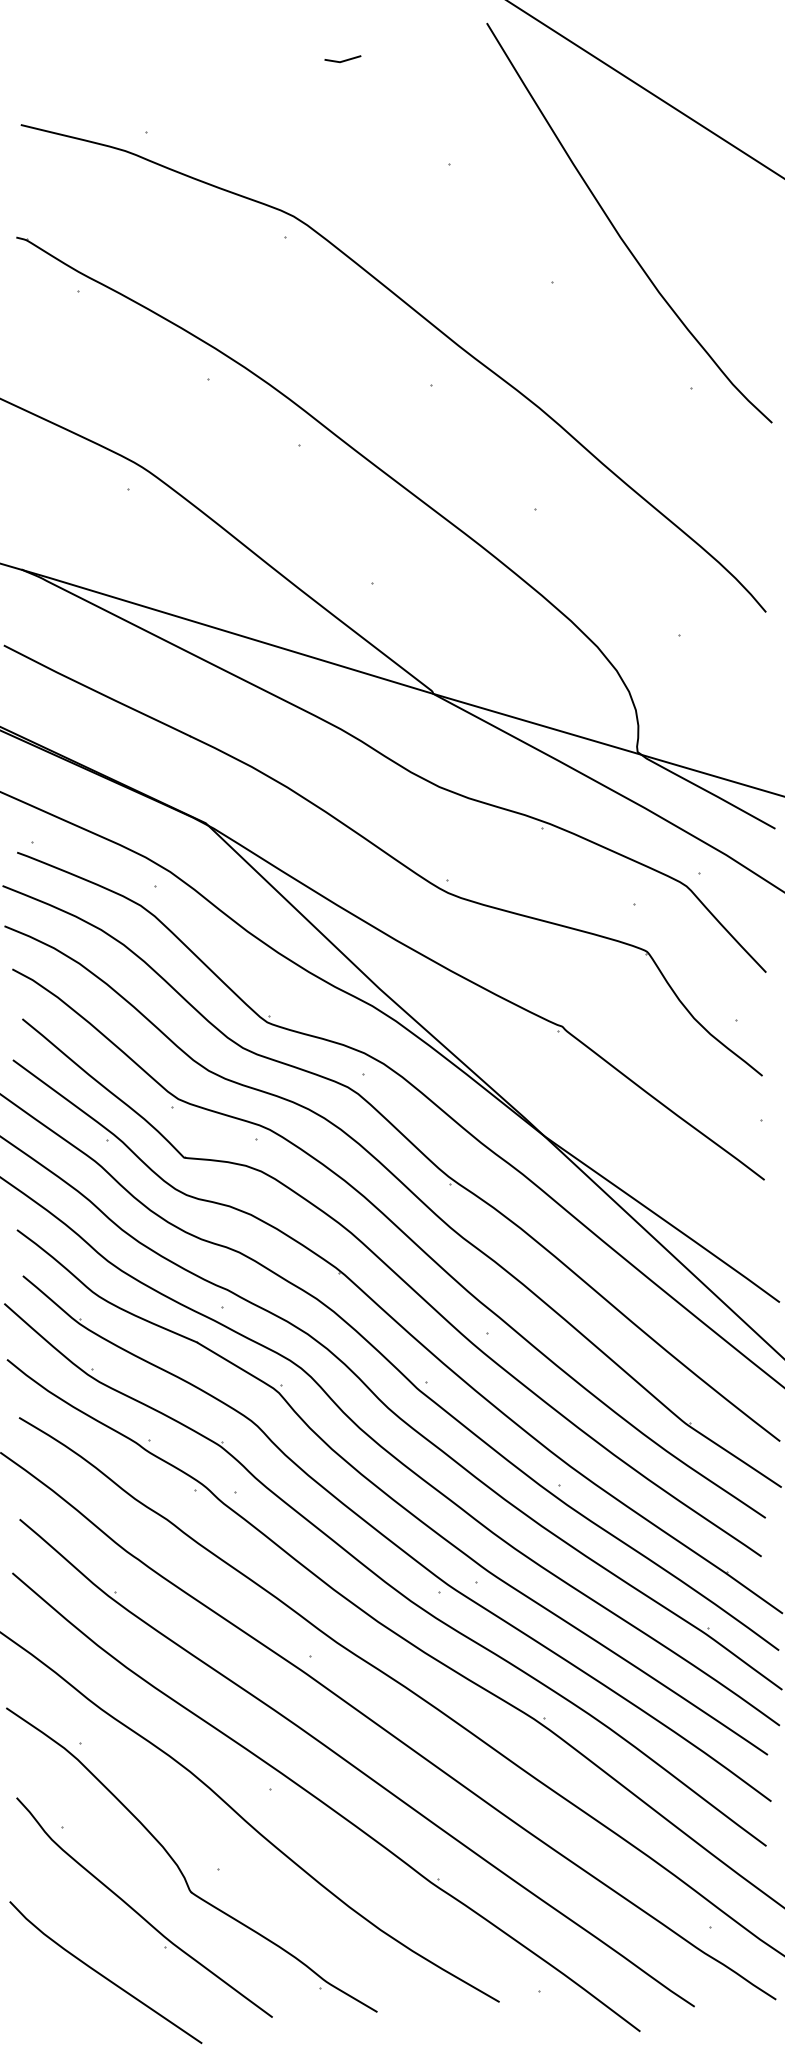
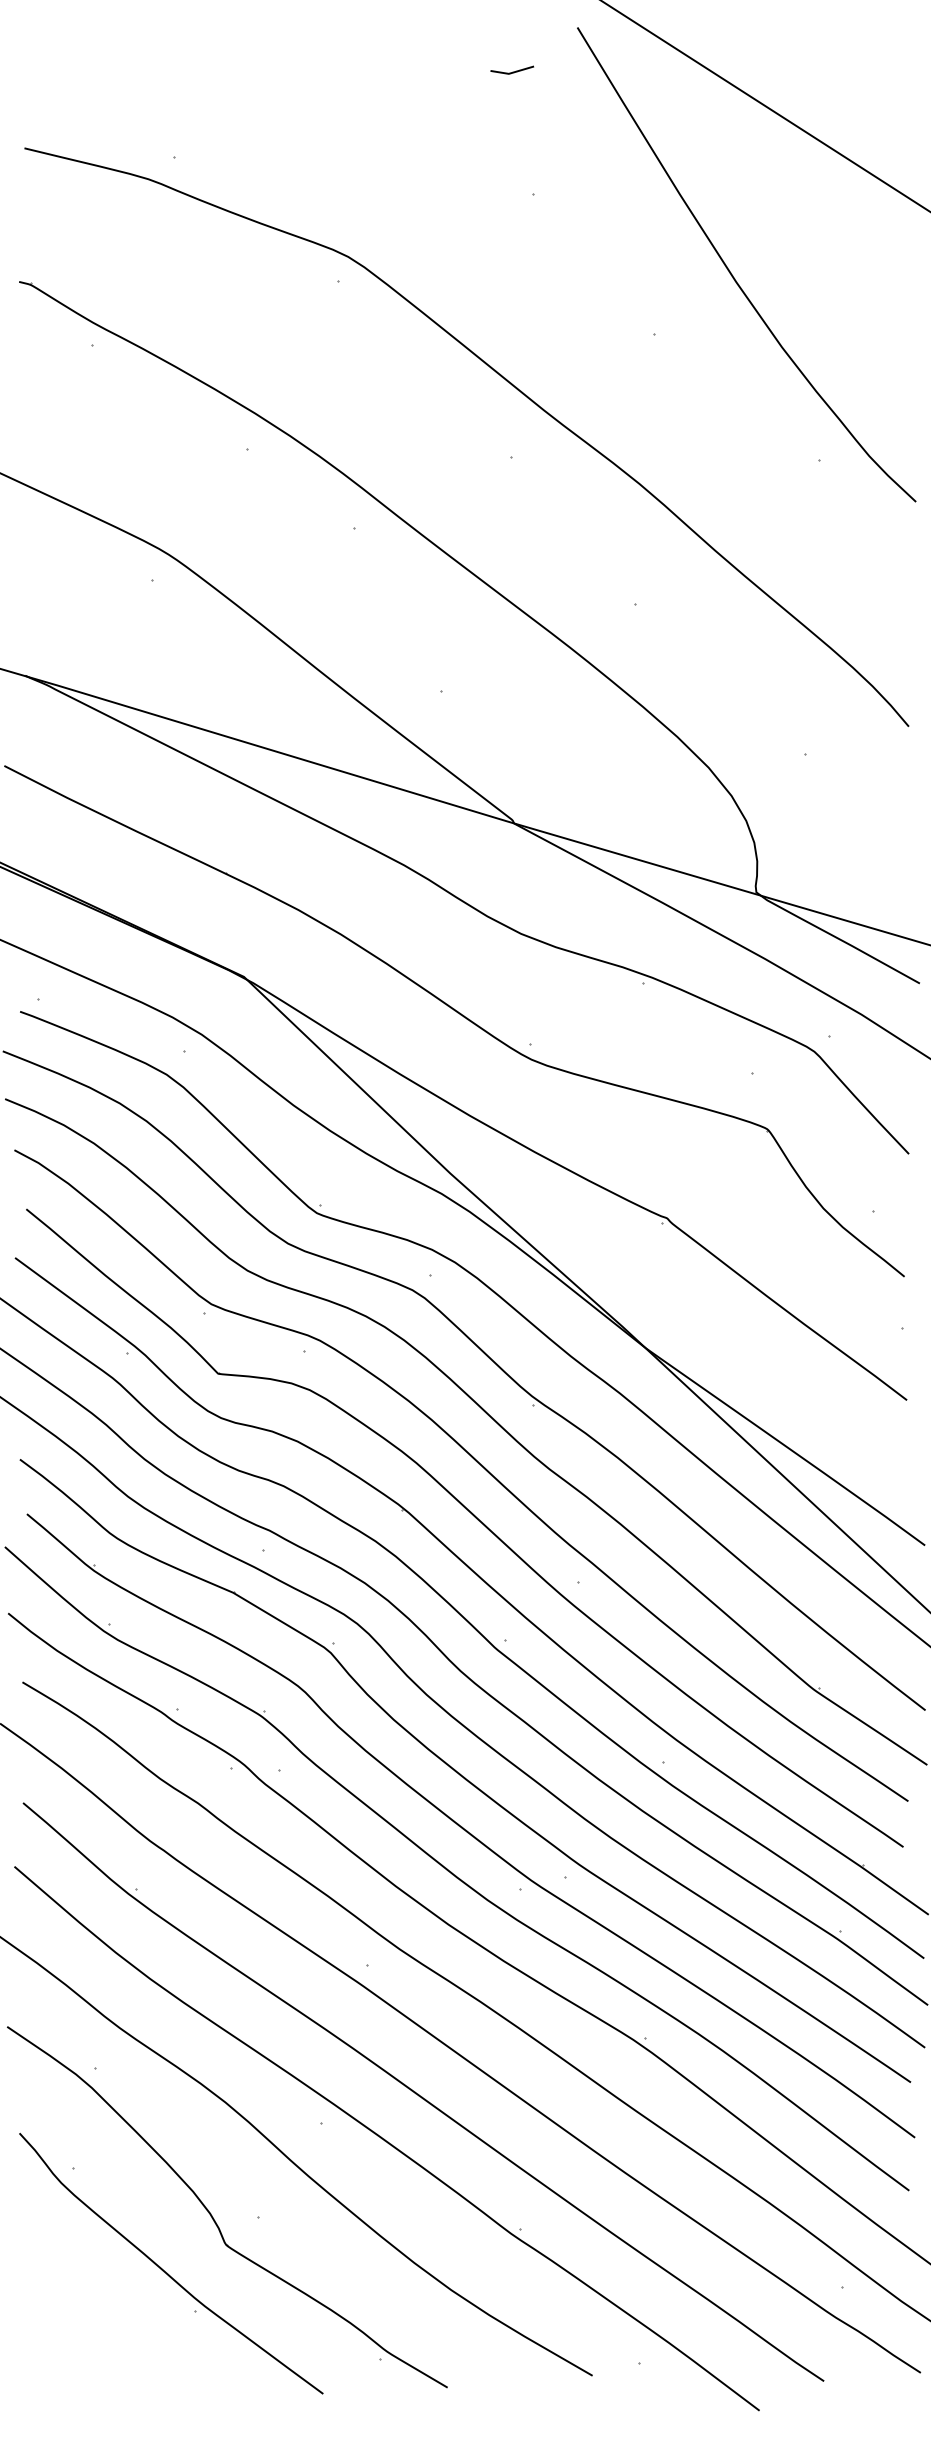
line: (342, 60) -> (511, 71), moved
curve: (102, 1974) -> (121, 2342), removed

